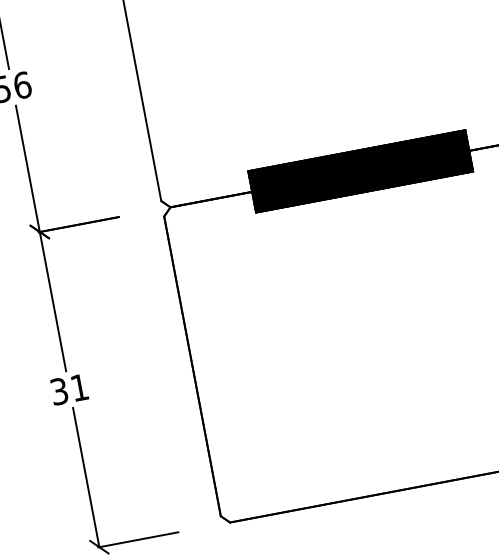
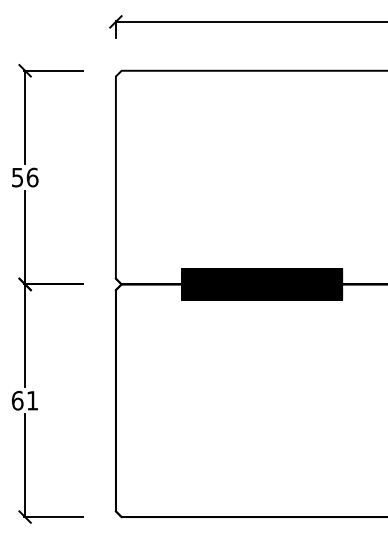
text: (59, 391) -> (17, 400), 31 -> 61

